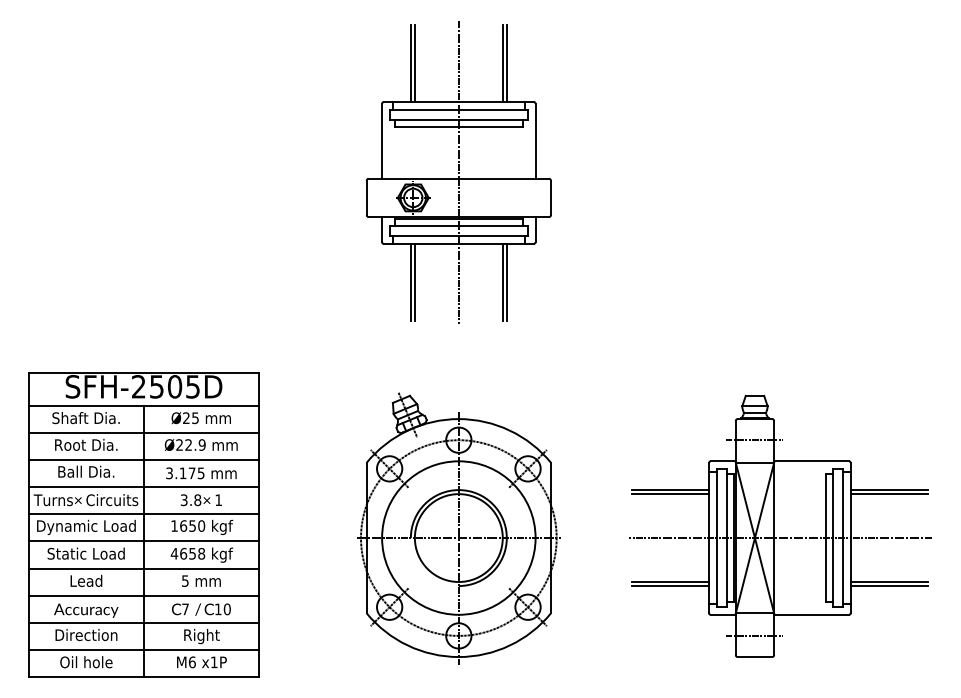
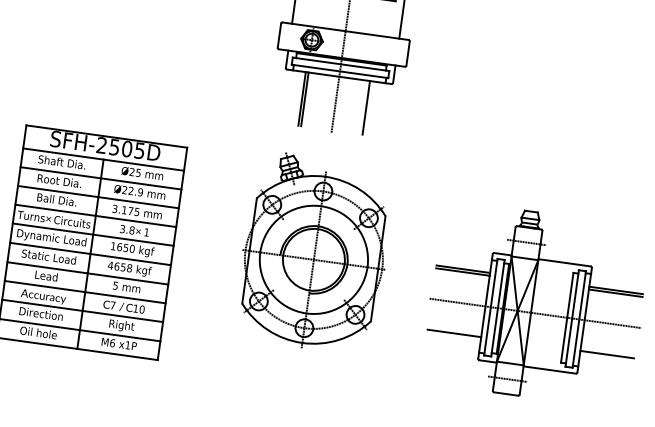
line: (506, 281) -> (368, 107), removed
part: (458, 528) -> (314, 253), moved
line: (670, 586) -> (453, 336), removed
line: (888, 586) -> (606, 357), removed

